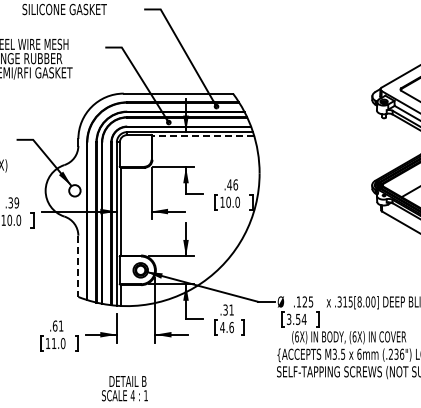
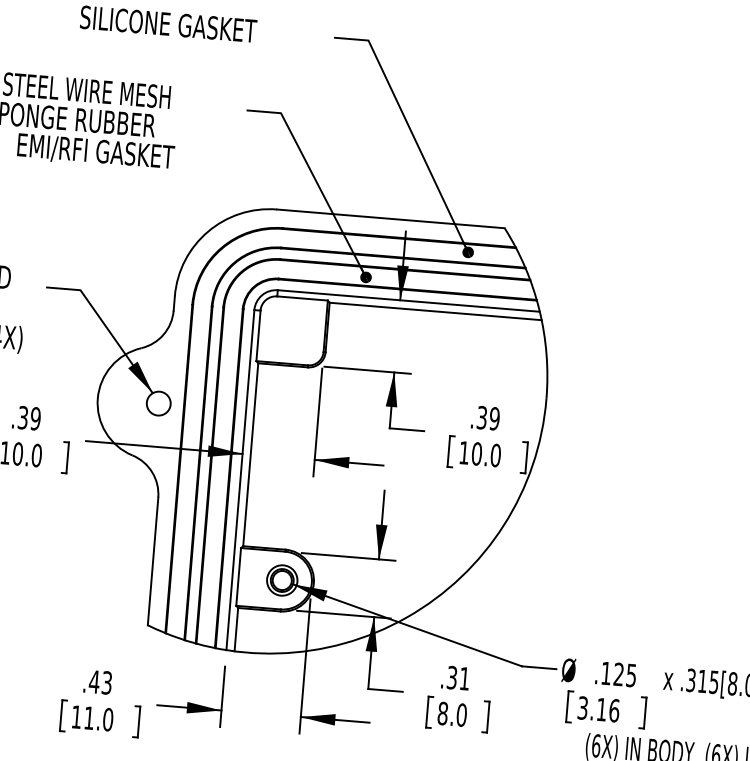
line: (203, 136) -> (435, 312), dashed -> solid
text: (232, 184) -> (488, 417), .46 -> .39
line: (78, 266) -> (153, 561), dashed -> solid
text: (301, 319) -> (608, 710), 3.54 -> 3.16
text: (57, 325) -> (99, 681), .61 -> .43
text: (226, 327) -> (451, 714), 4.6 -> 8.0

